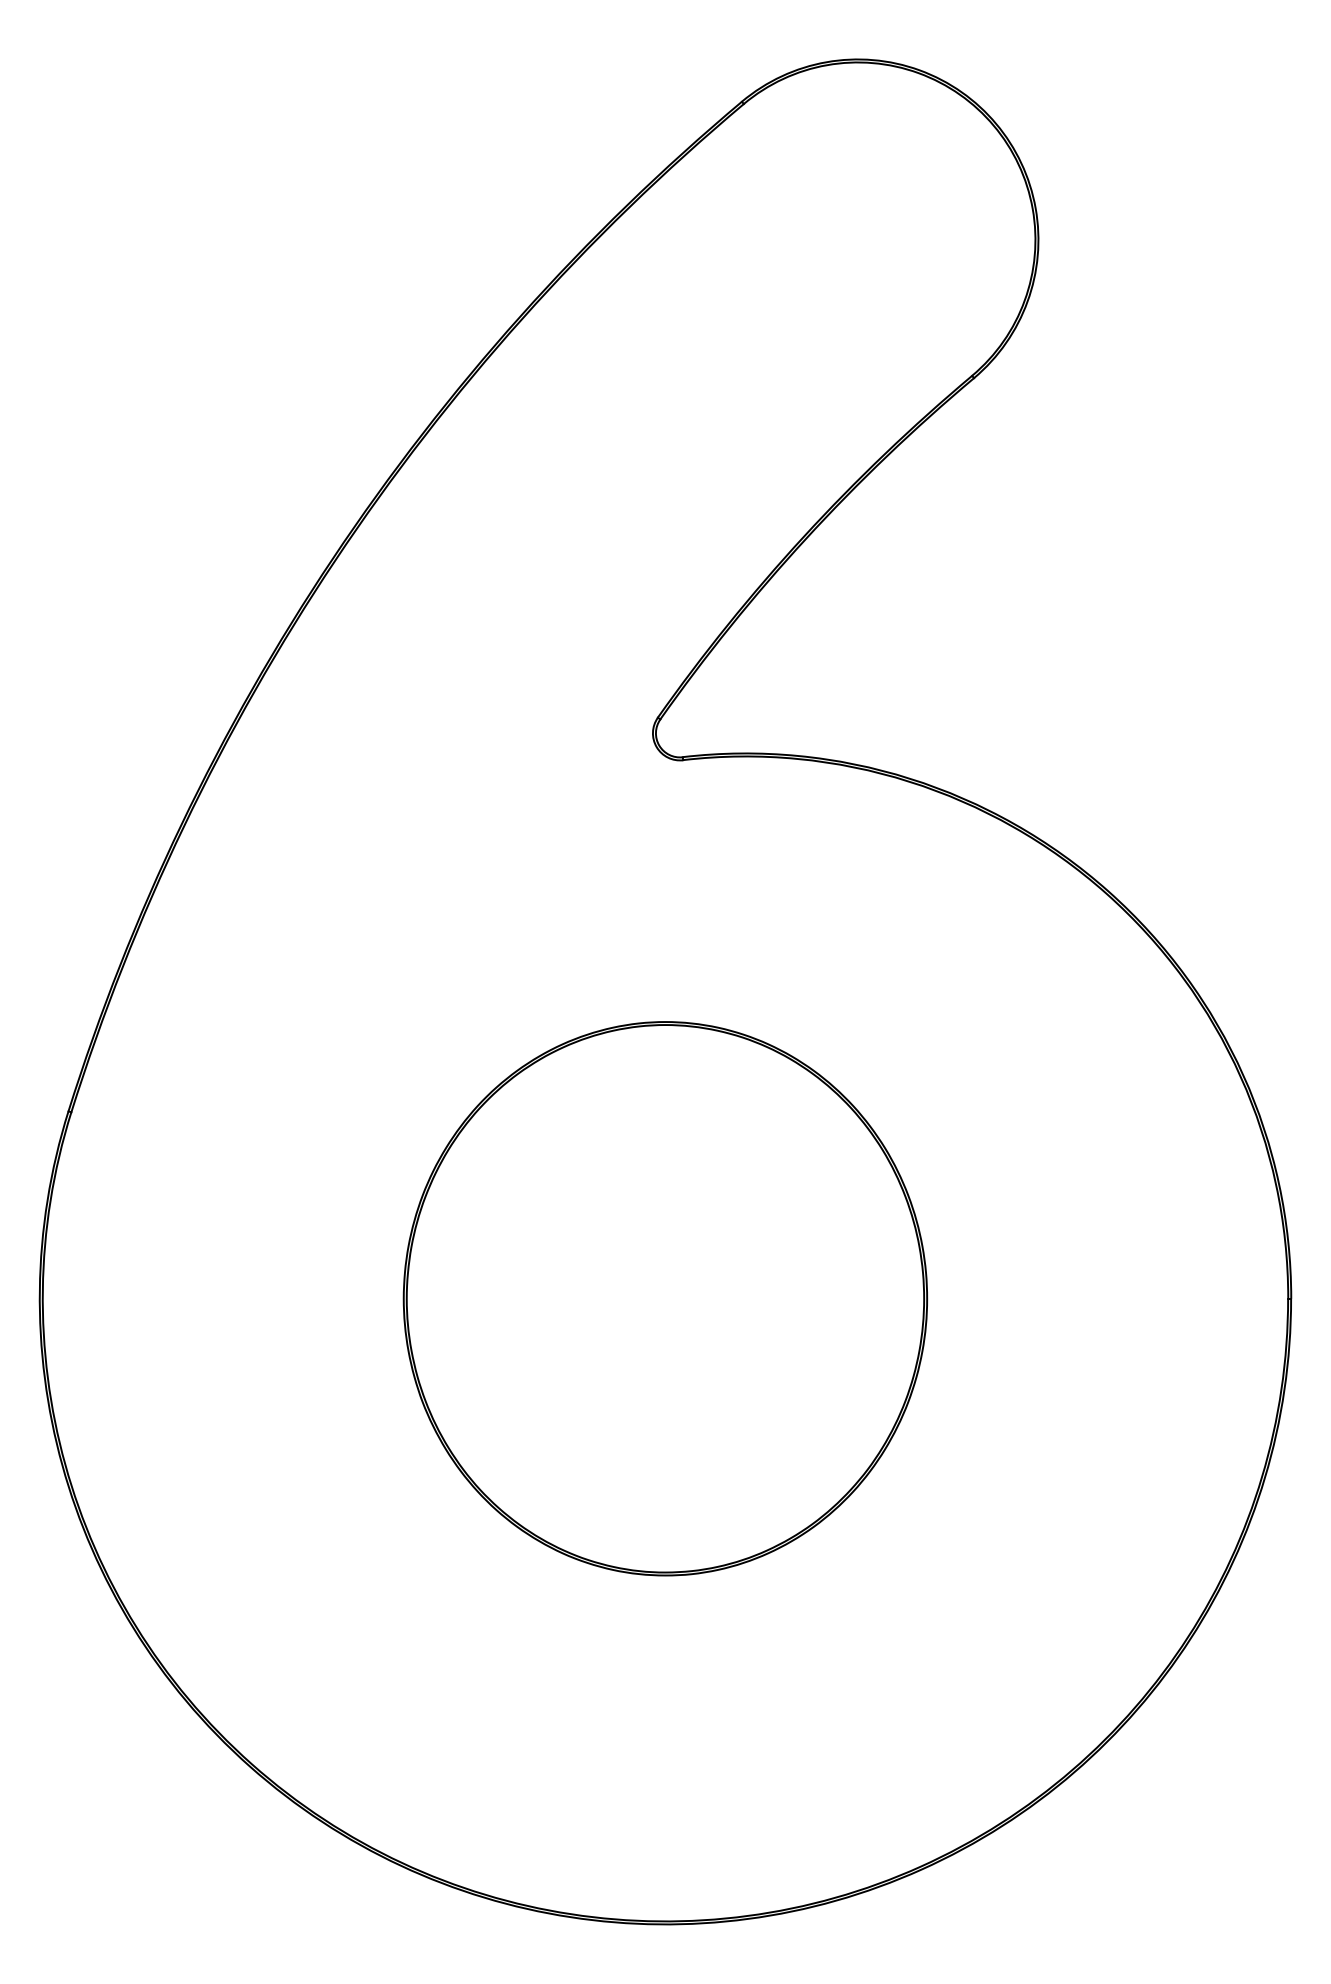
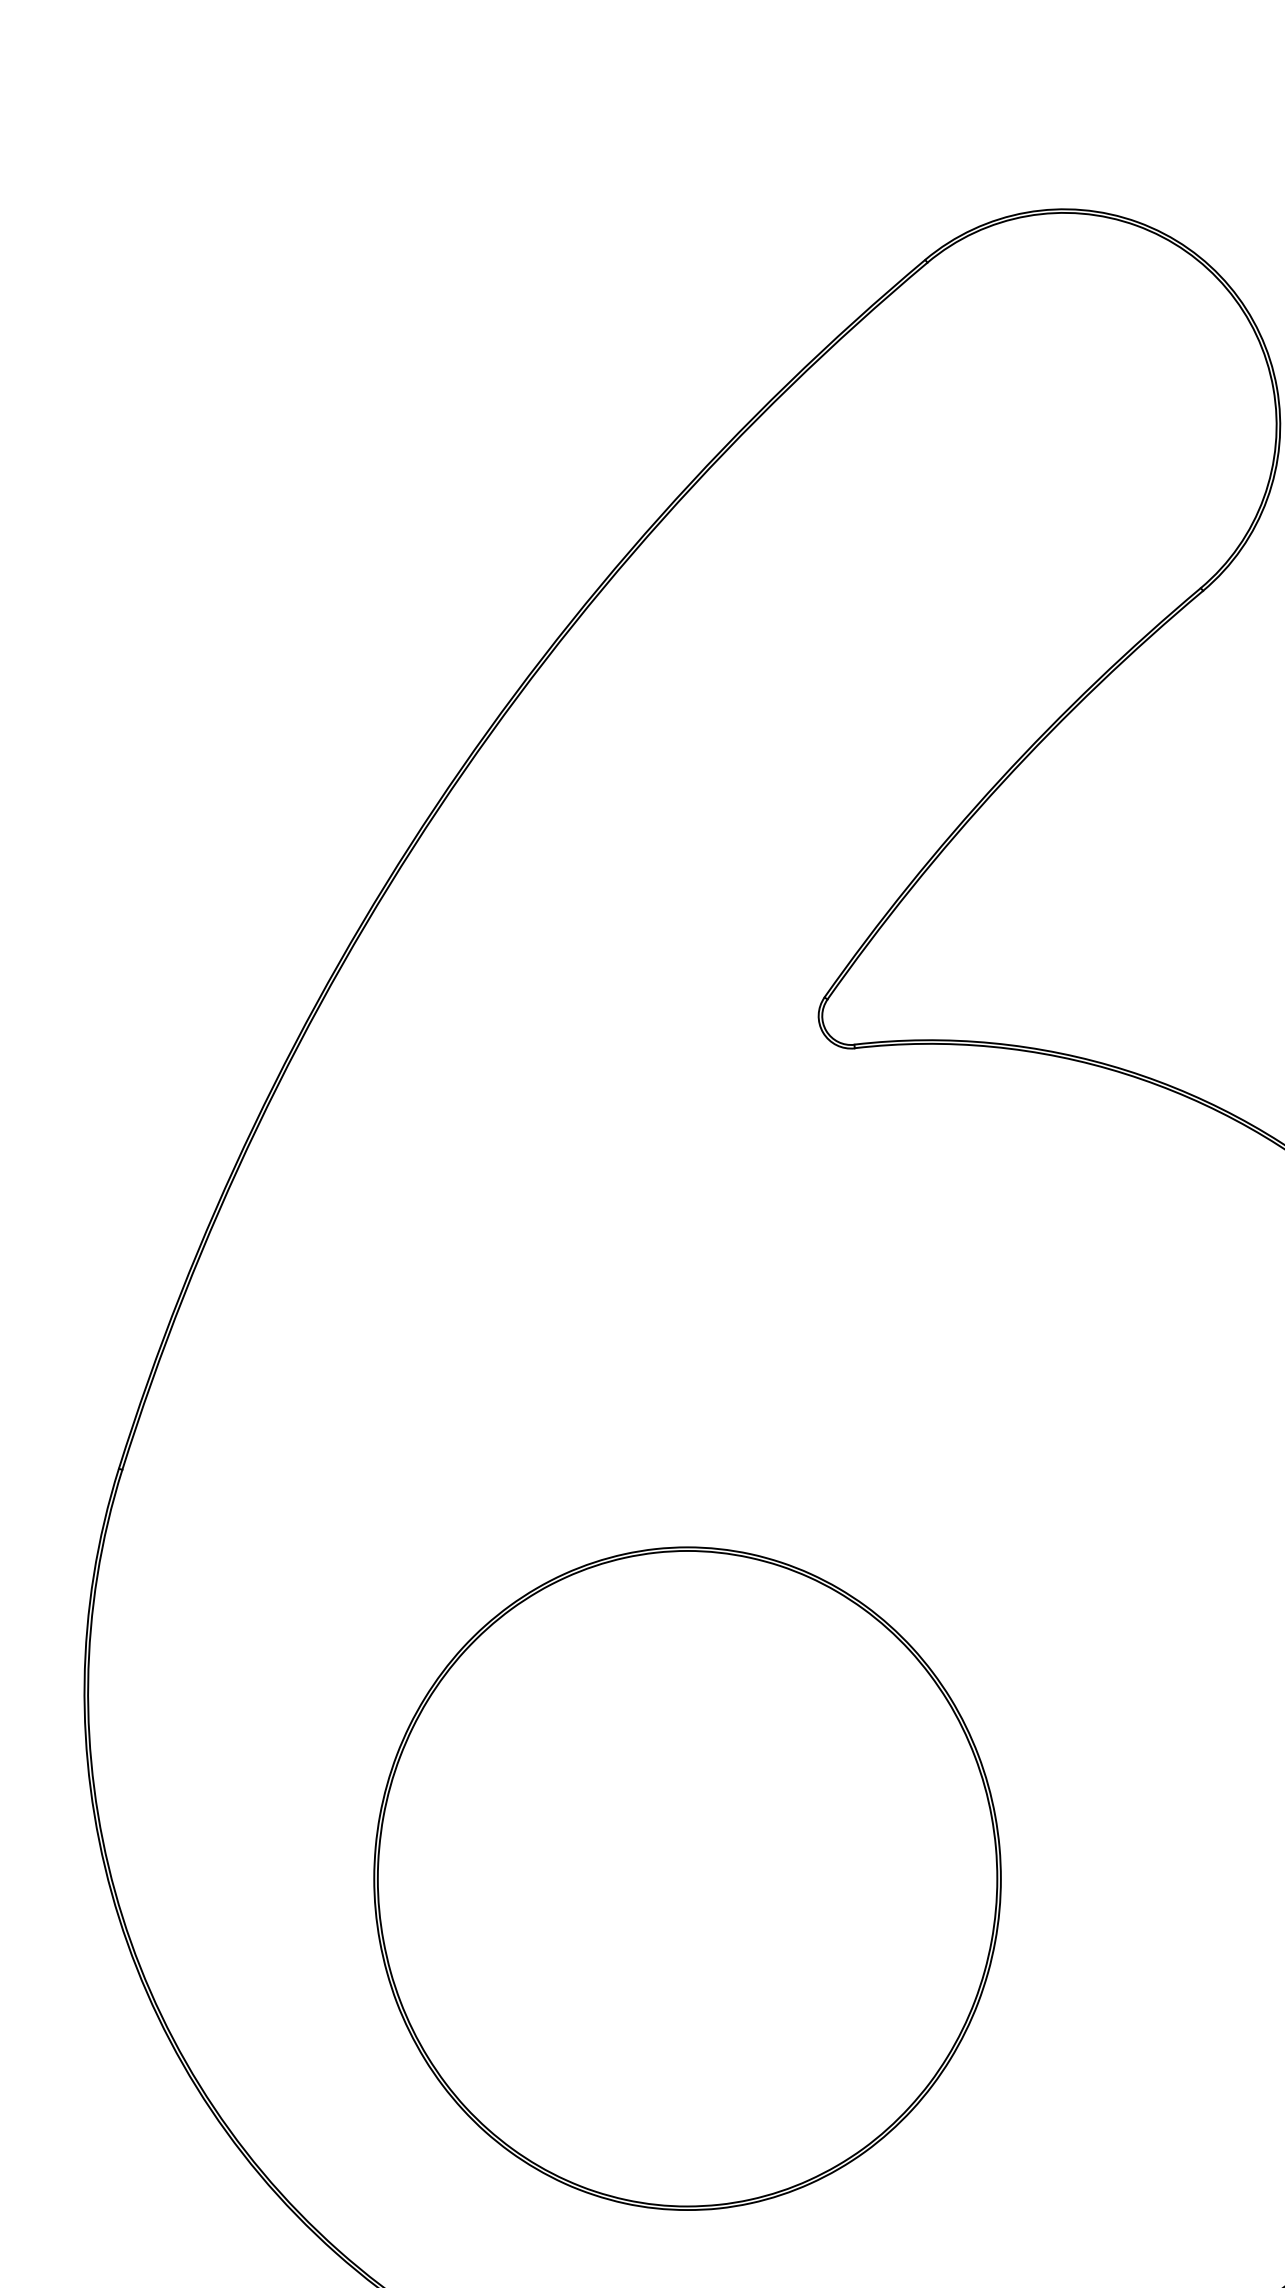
part: (665, 1298) -> (687, 1878), moved

